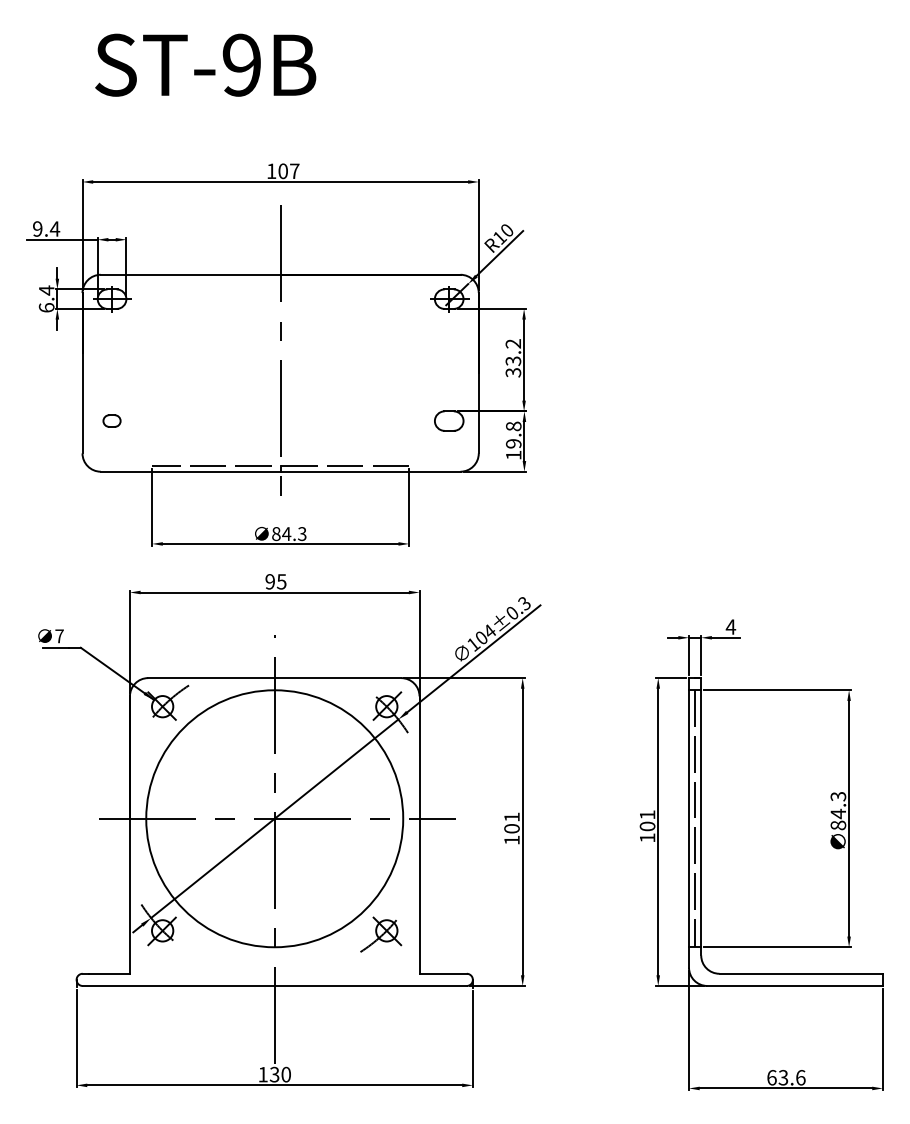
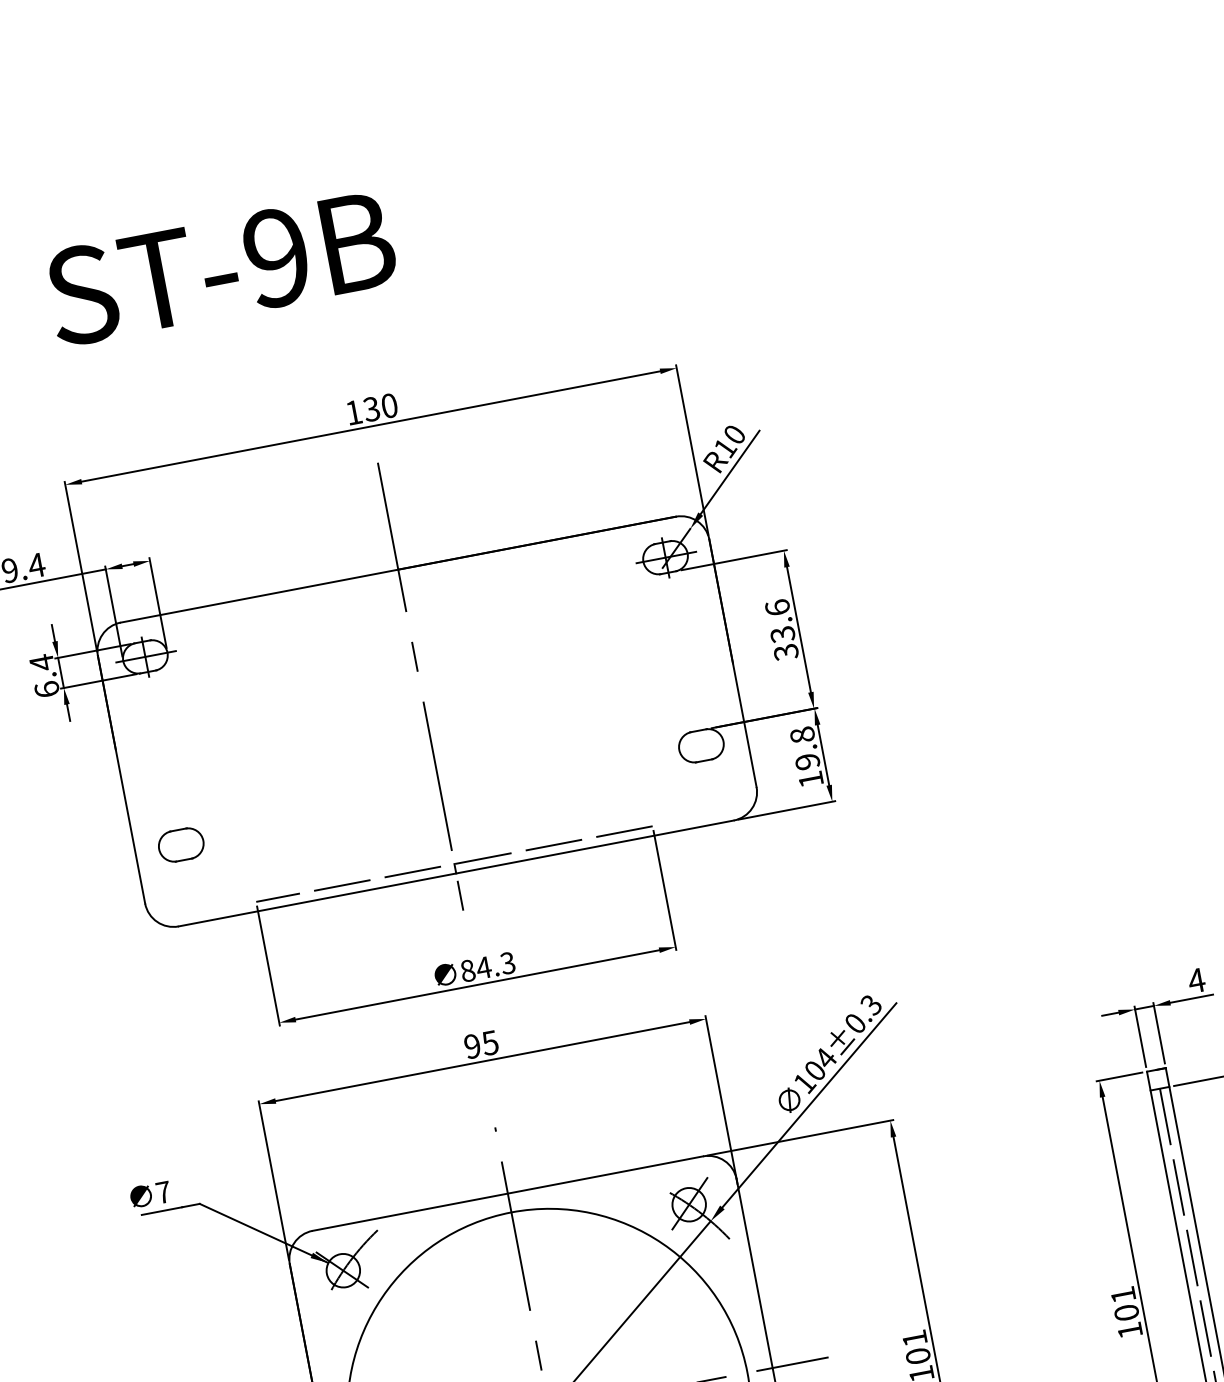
text: (288, 171) -> (379, 408), 107 -> 130
text: (513, 343) -> (777, 607), 33.2 -> 33.6
part: (111, 420) -> (180, 844), size x1.67

